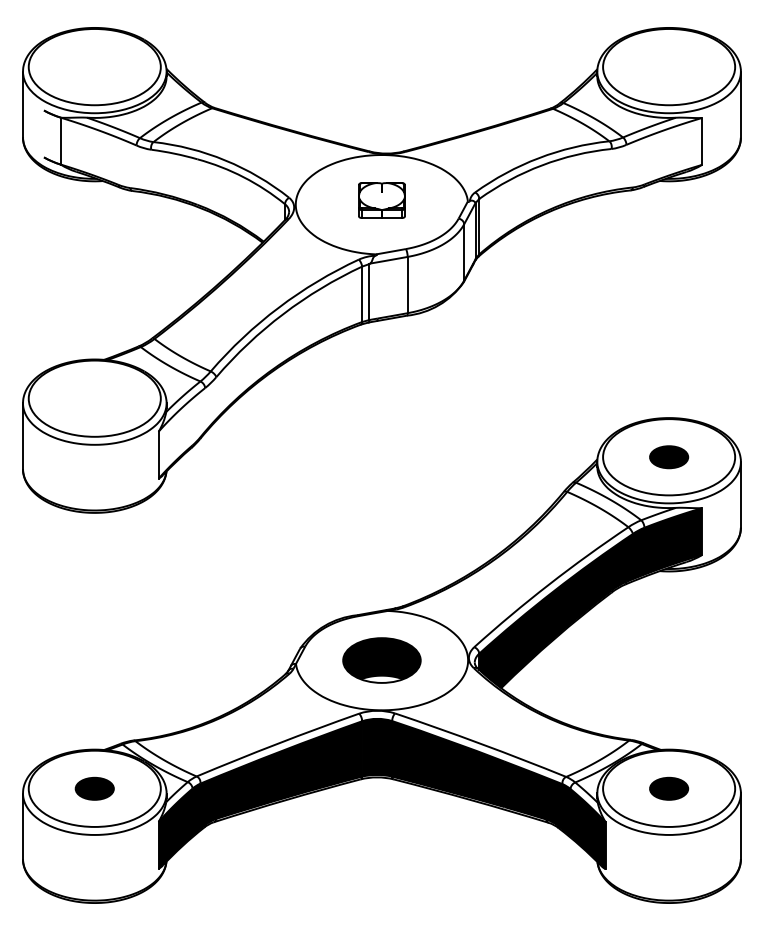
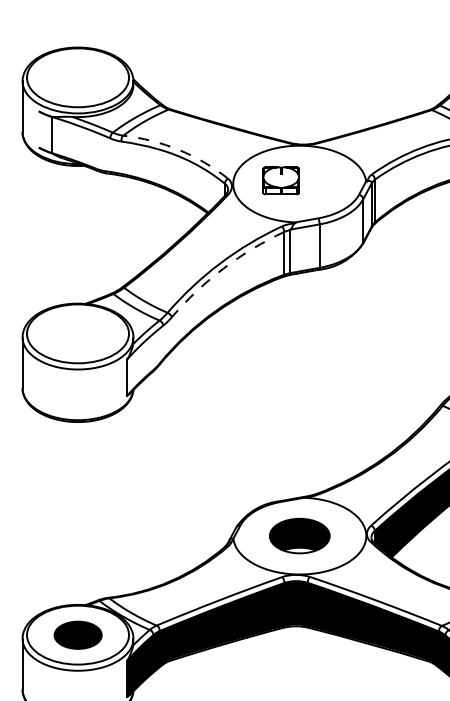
arc: (225, 160) -> (178, 149), solid -> dashed
part: (381, 200) -> (280, 180), moved
arc: (283, 314) -> (223, 268), solid -> dashed
part: (94, 788) -> (77, 634), size x1.6

